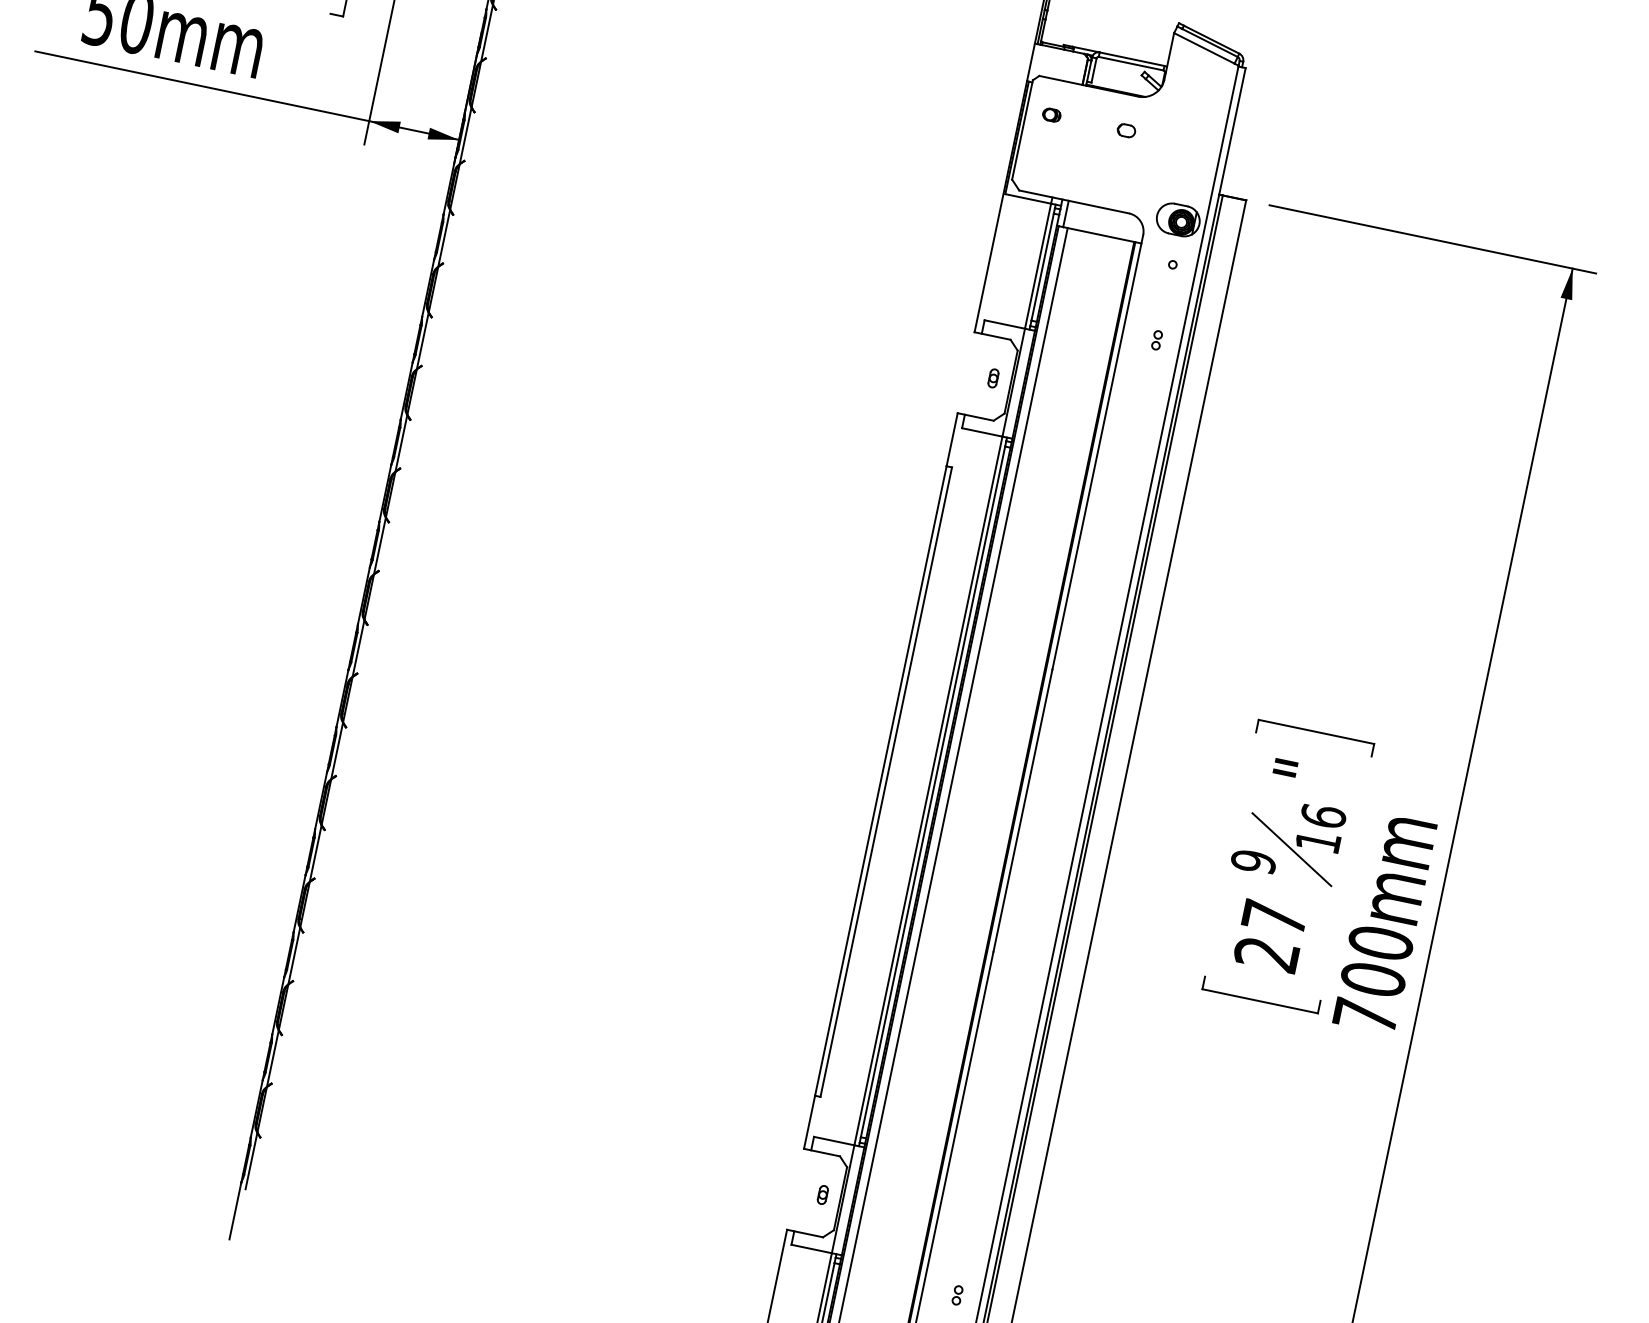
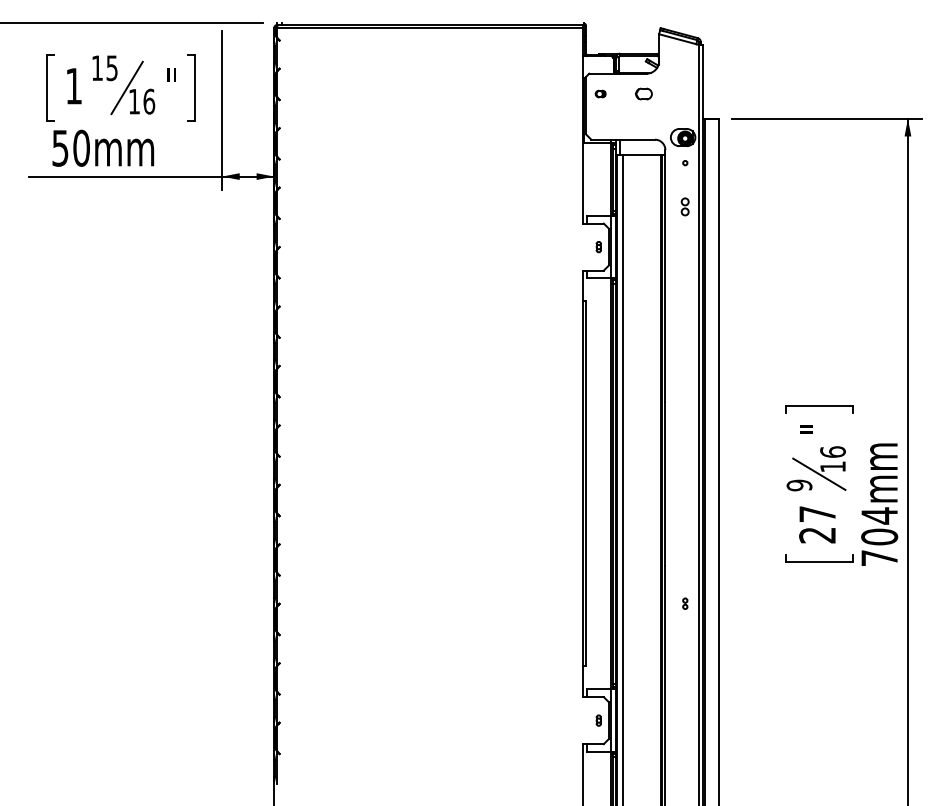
part: (1125, 129) -> (643, 93), size x1.6
part: (1157, 339) -> (685, 206), size x1.6
text: (1380, 942) -> (879, 515), 700mm -> 704mm
part: (957, 1294) -> (685, 603), moved

